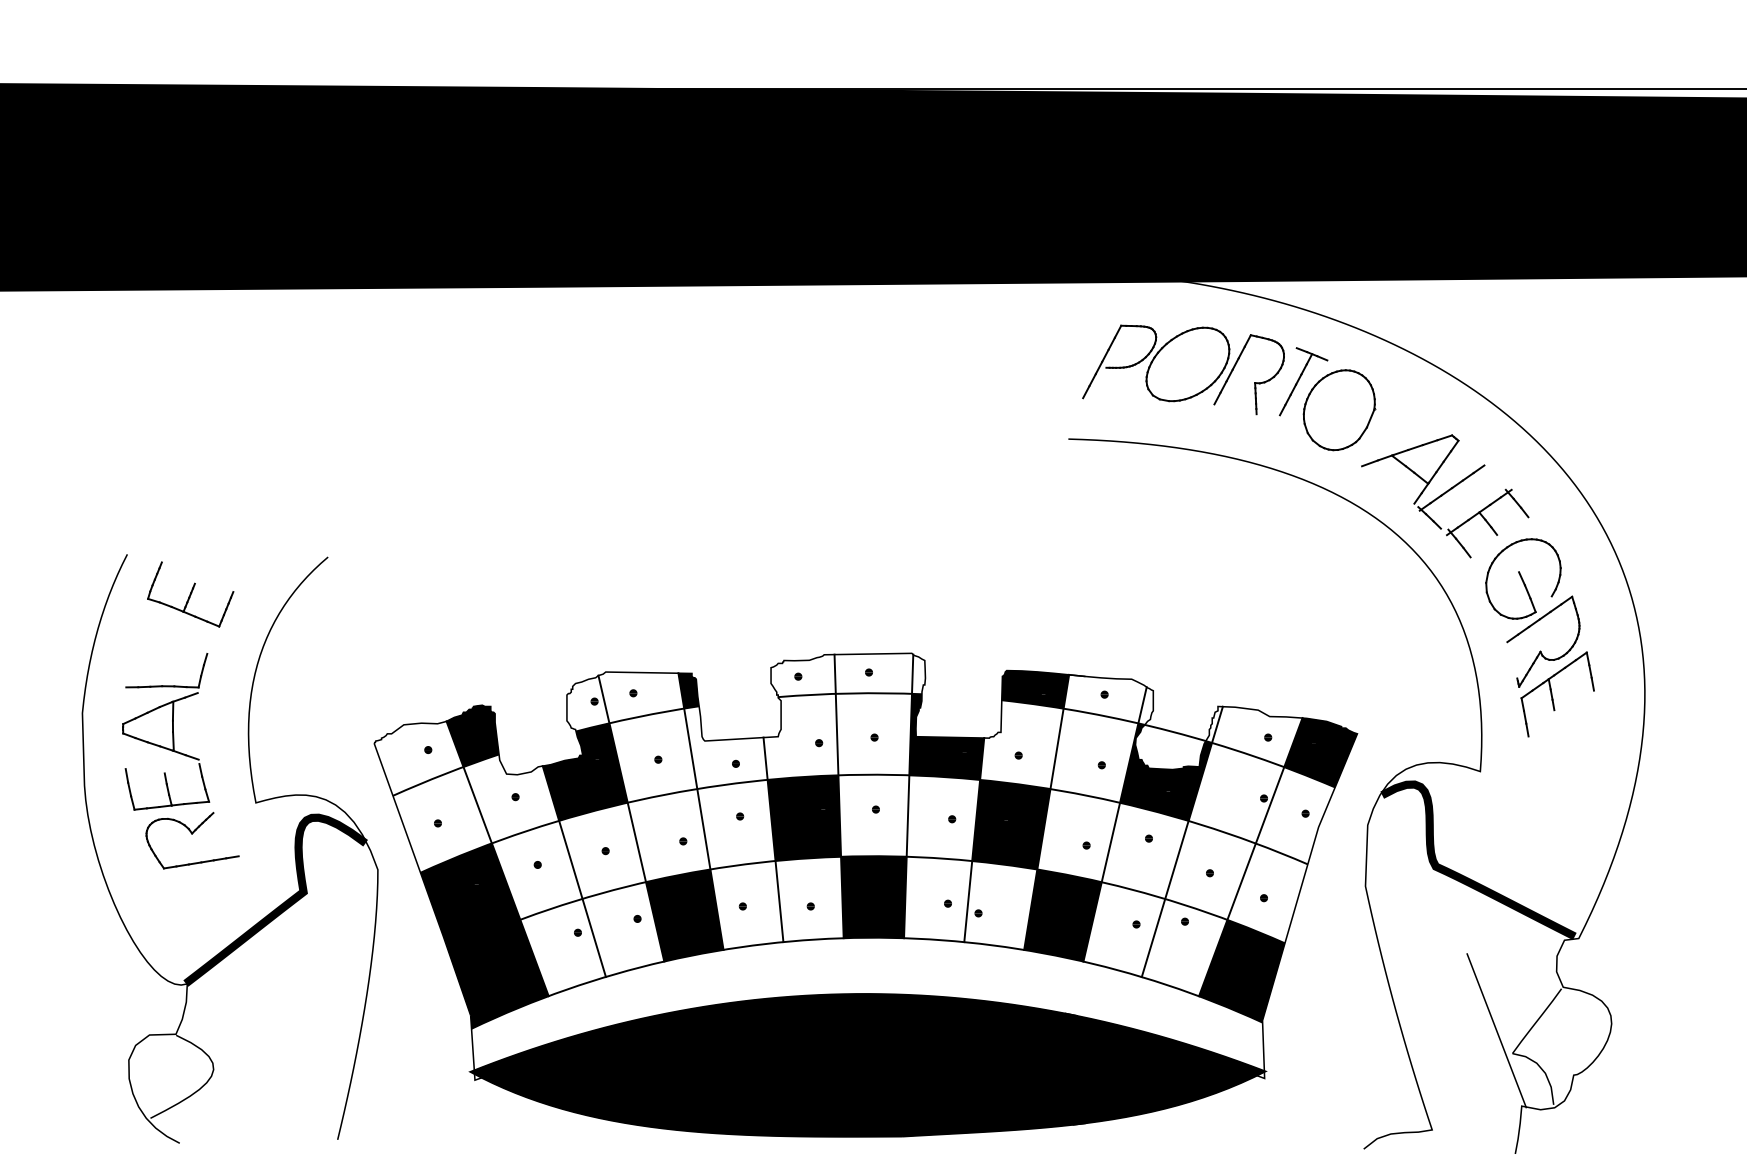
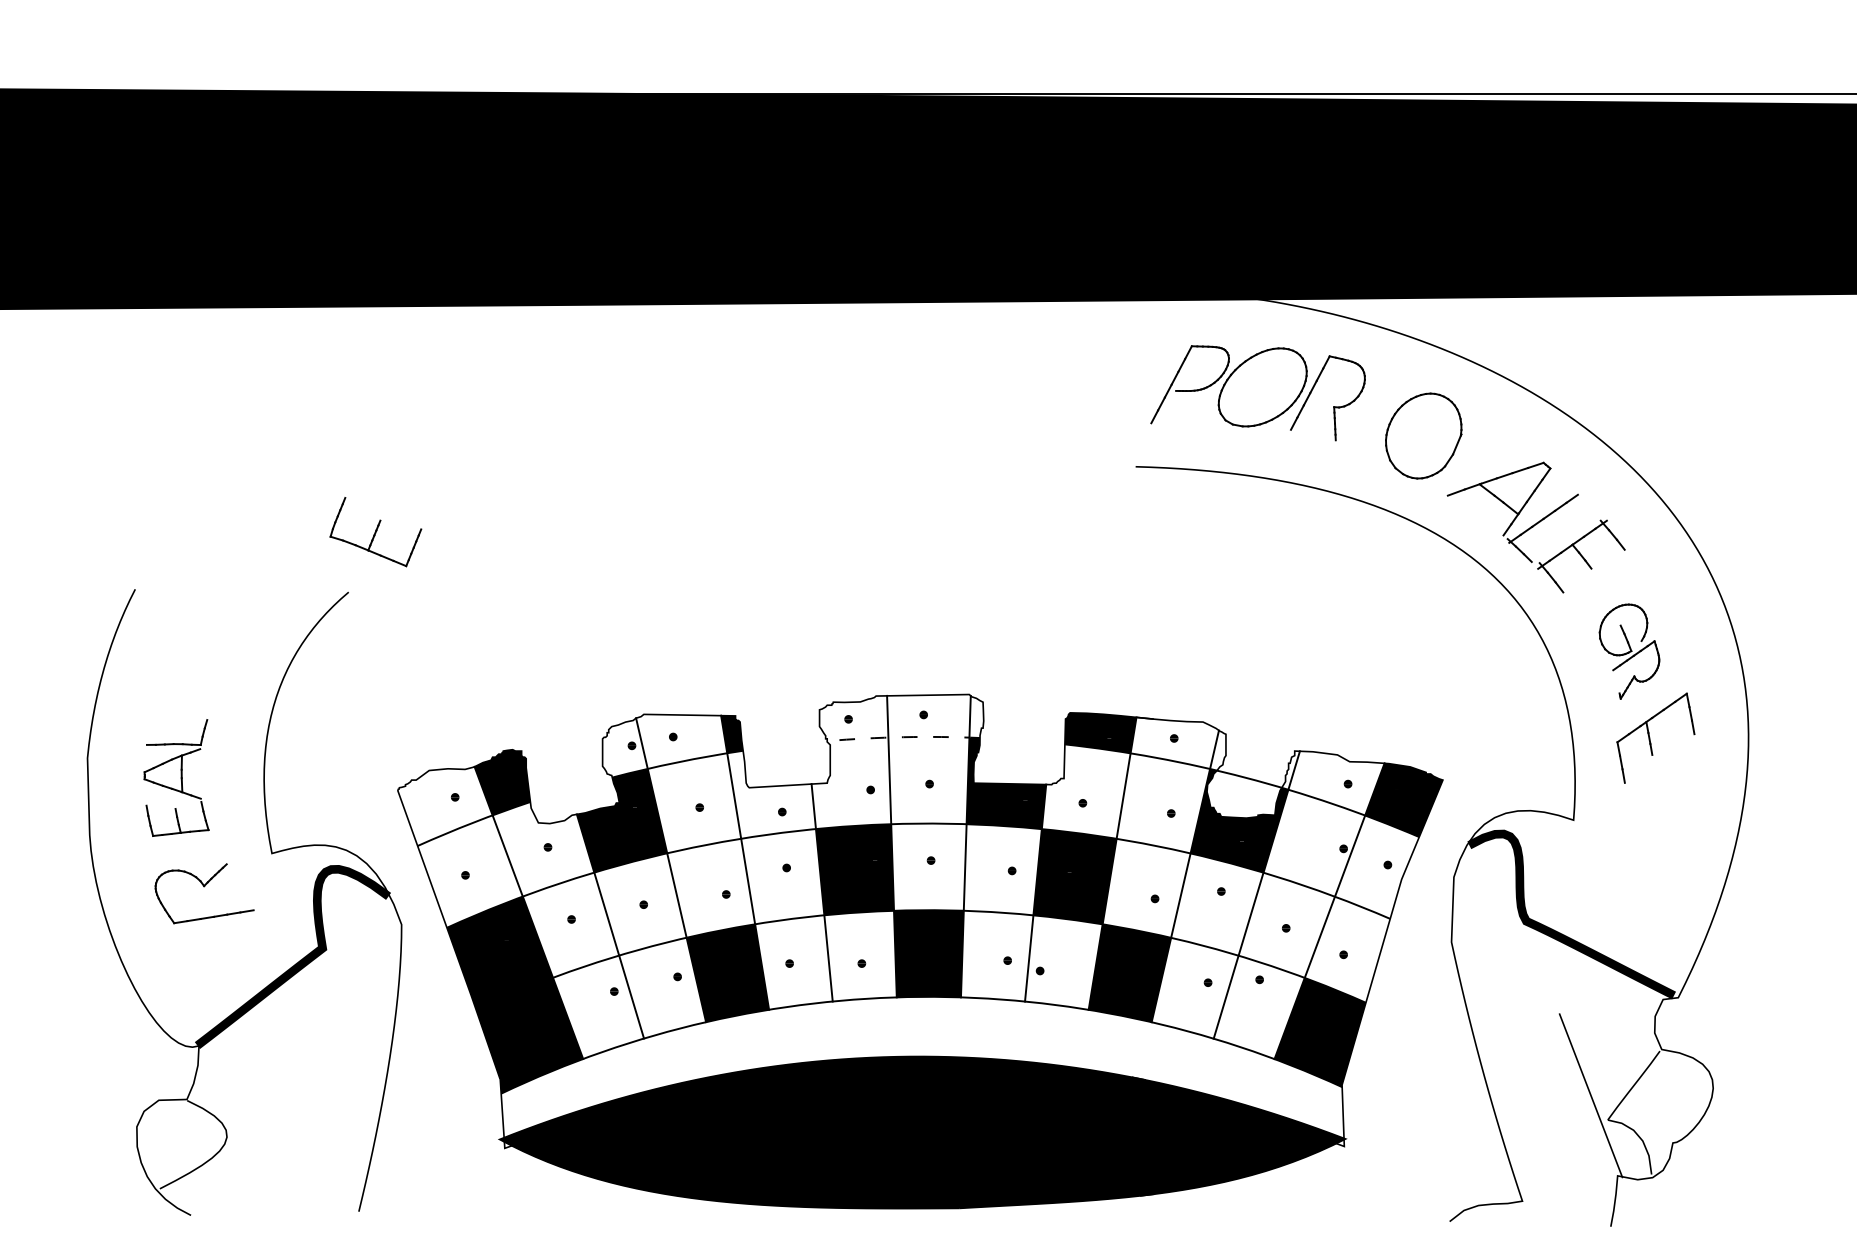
part: (1303, 381) -> (1385, 405), removed
part: (190, 594) -> (375, 532), moved
part: (1532, 612) -> (1629, 651), size x0.6
arc: (850, 693) -> (904, 737), solid -> dashed
part: (166, 731) -> (176, 777), size x0.7

